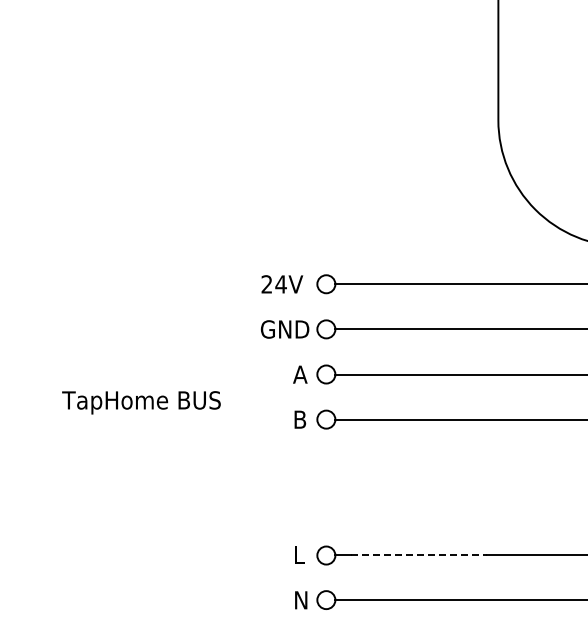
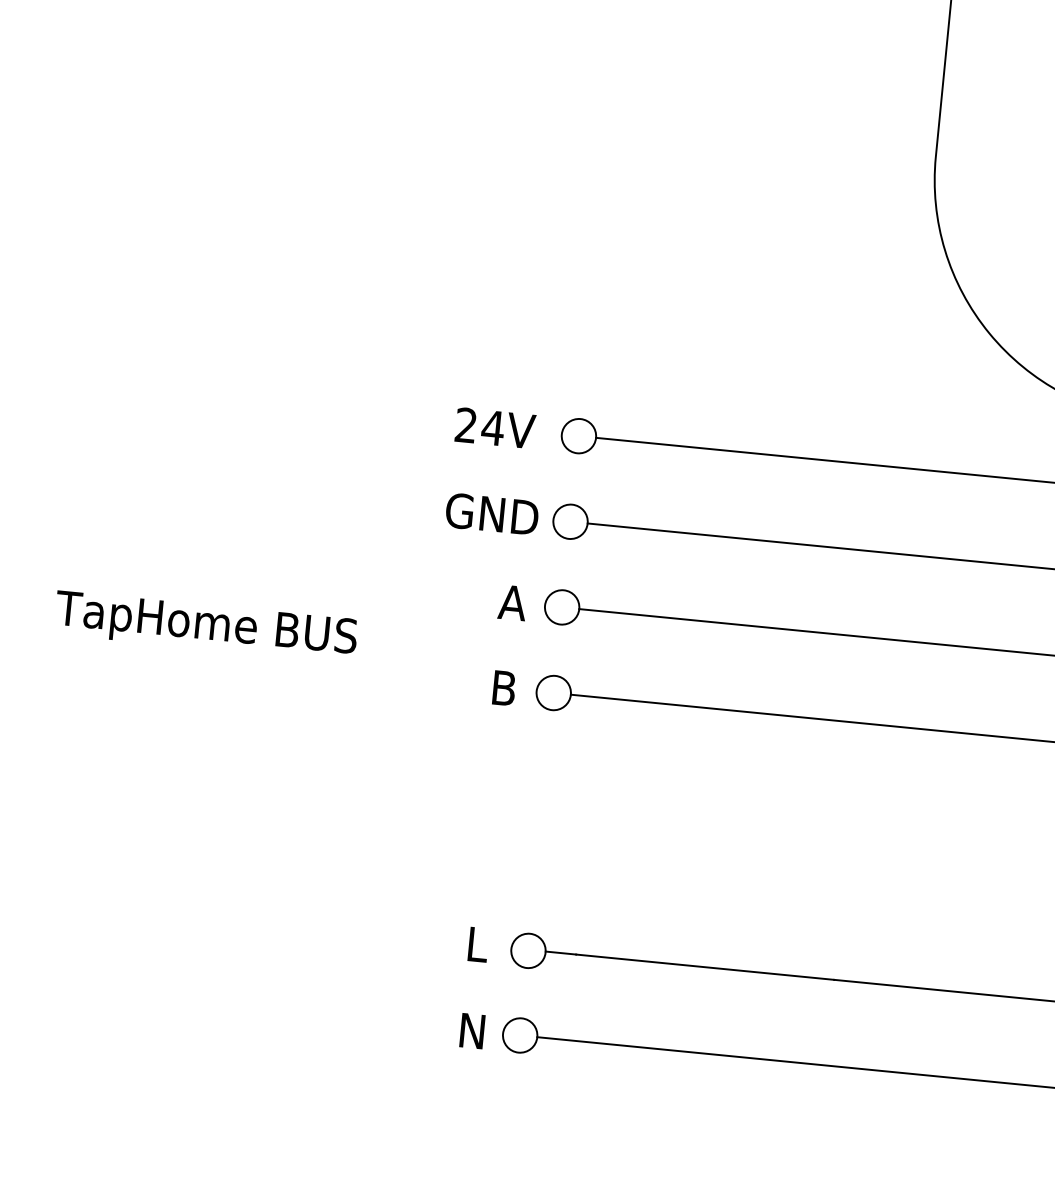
line: (419, 555) -> (705, 968), dashed -> solid

